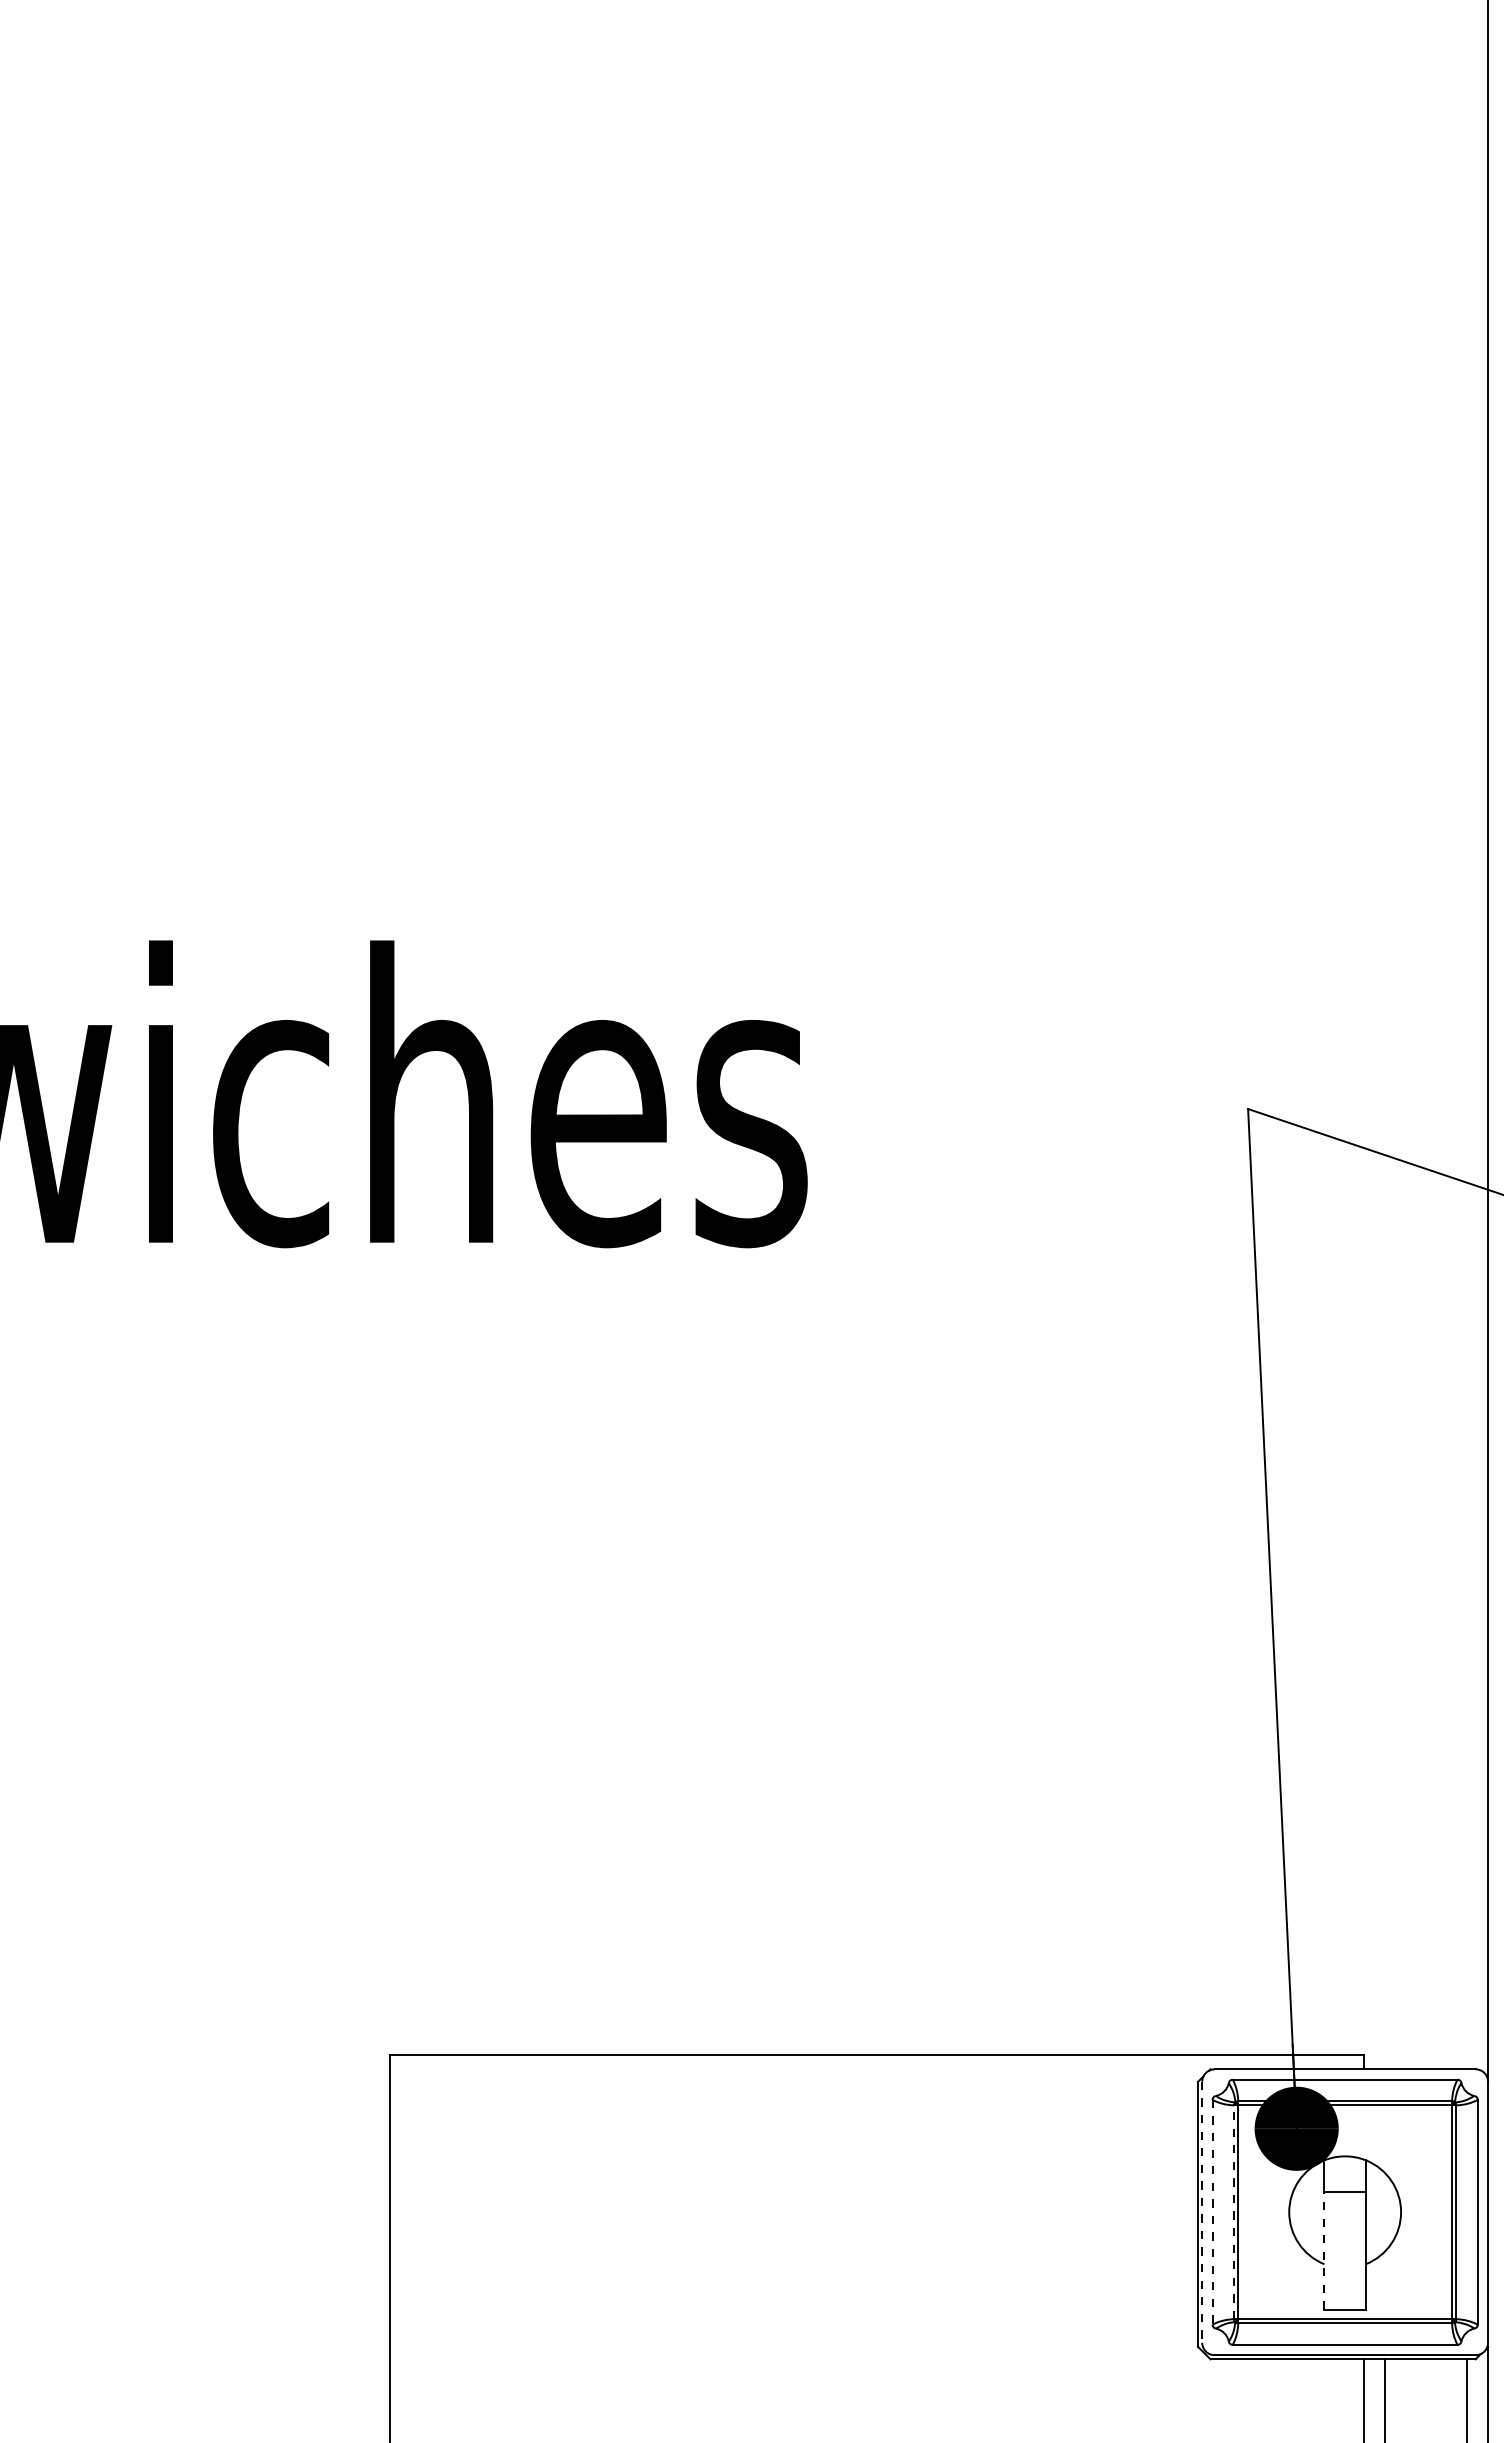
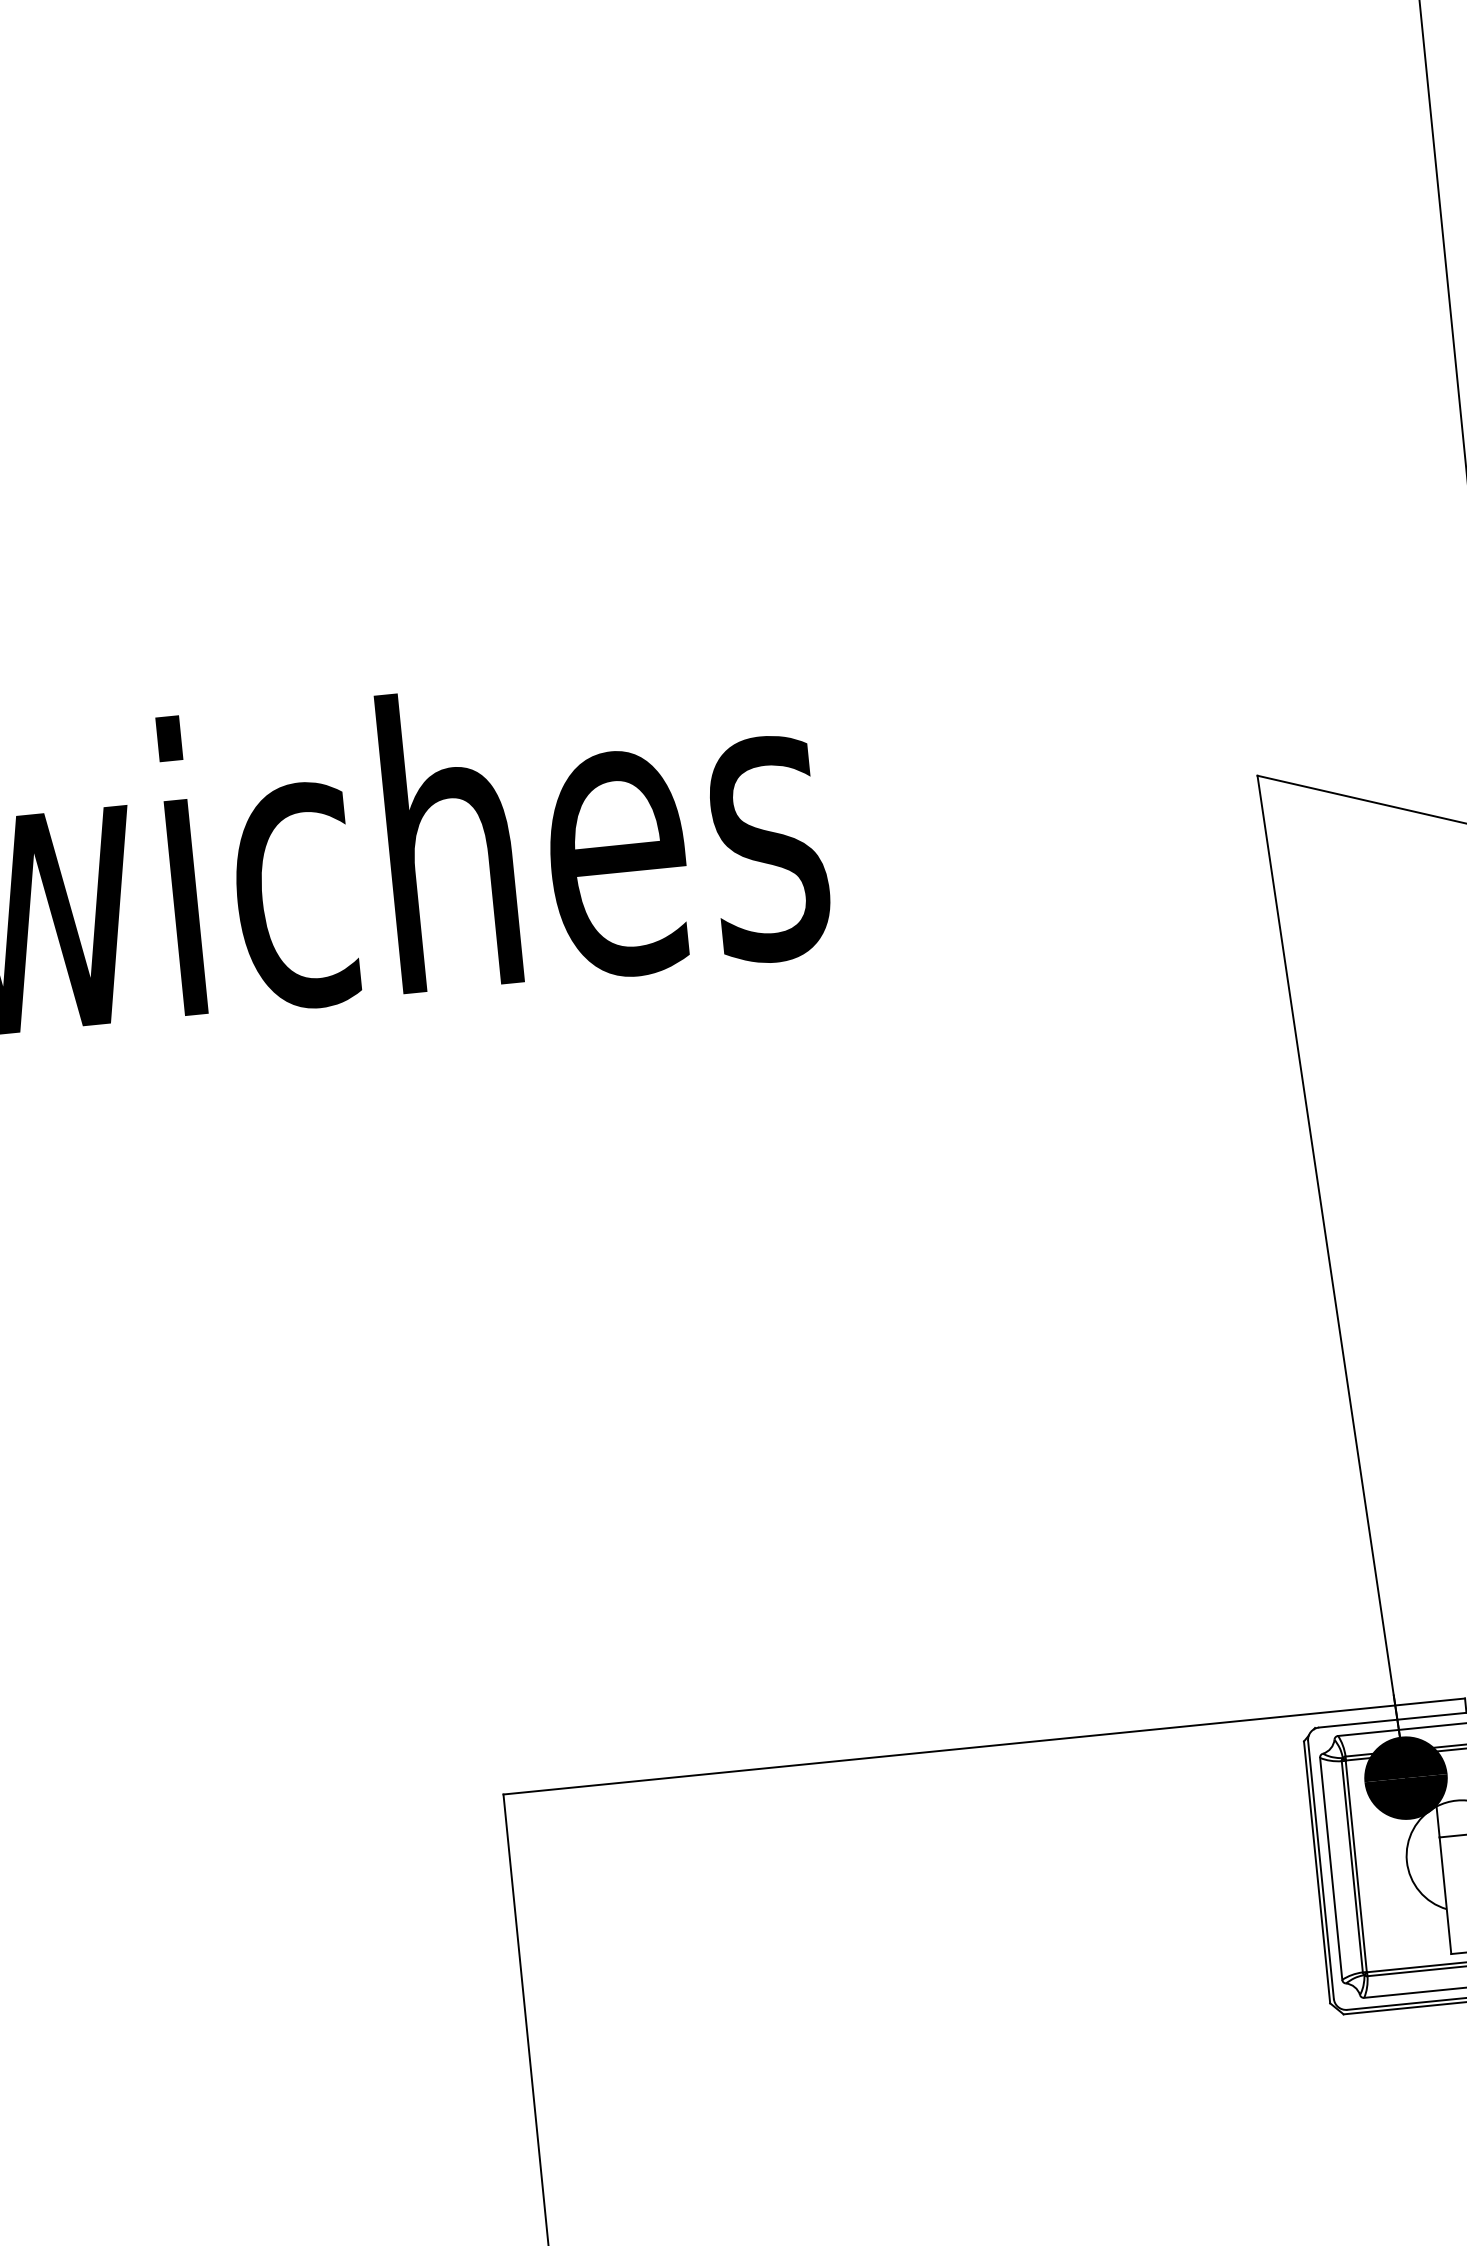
line: (1202, 2212) -> (1321, 1870), dashed -> solid
line: (1212, 2212) -> (1331, 1869), dashed -> solid
line: (1233, 2212) -> (1351, 1867), dashed -> solid
line: (1324, 2250) -> (1445, 1895), dashed -> solid

